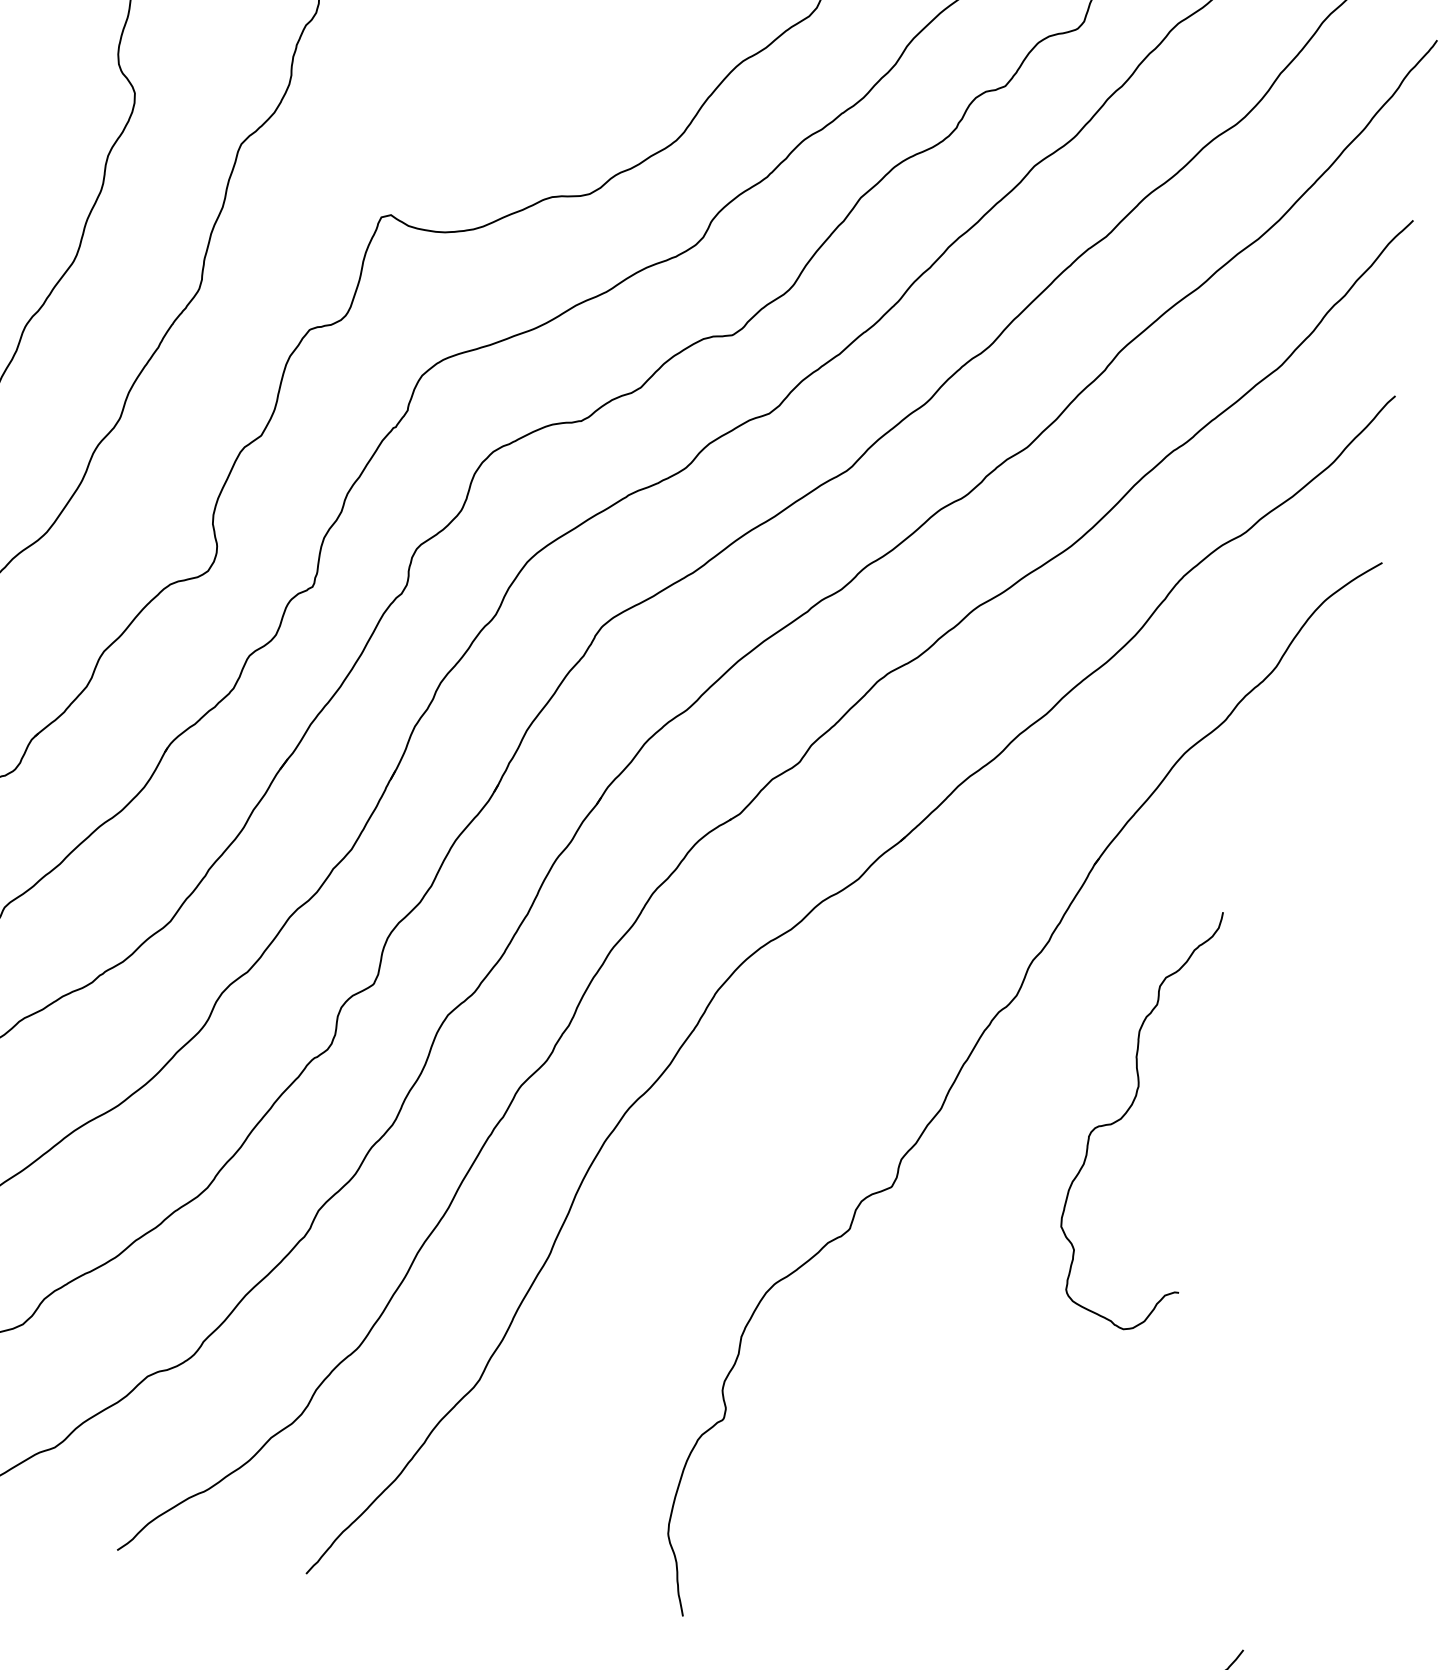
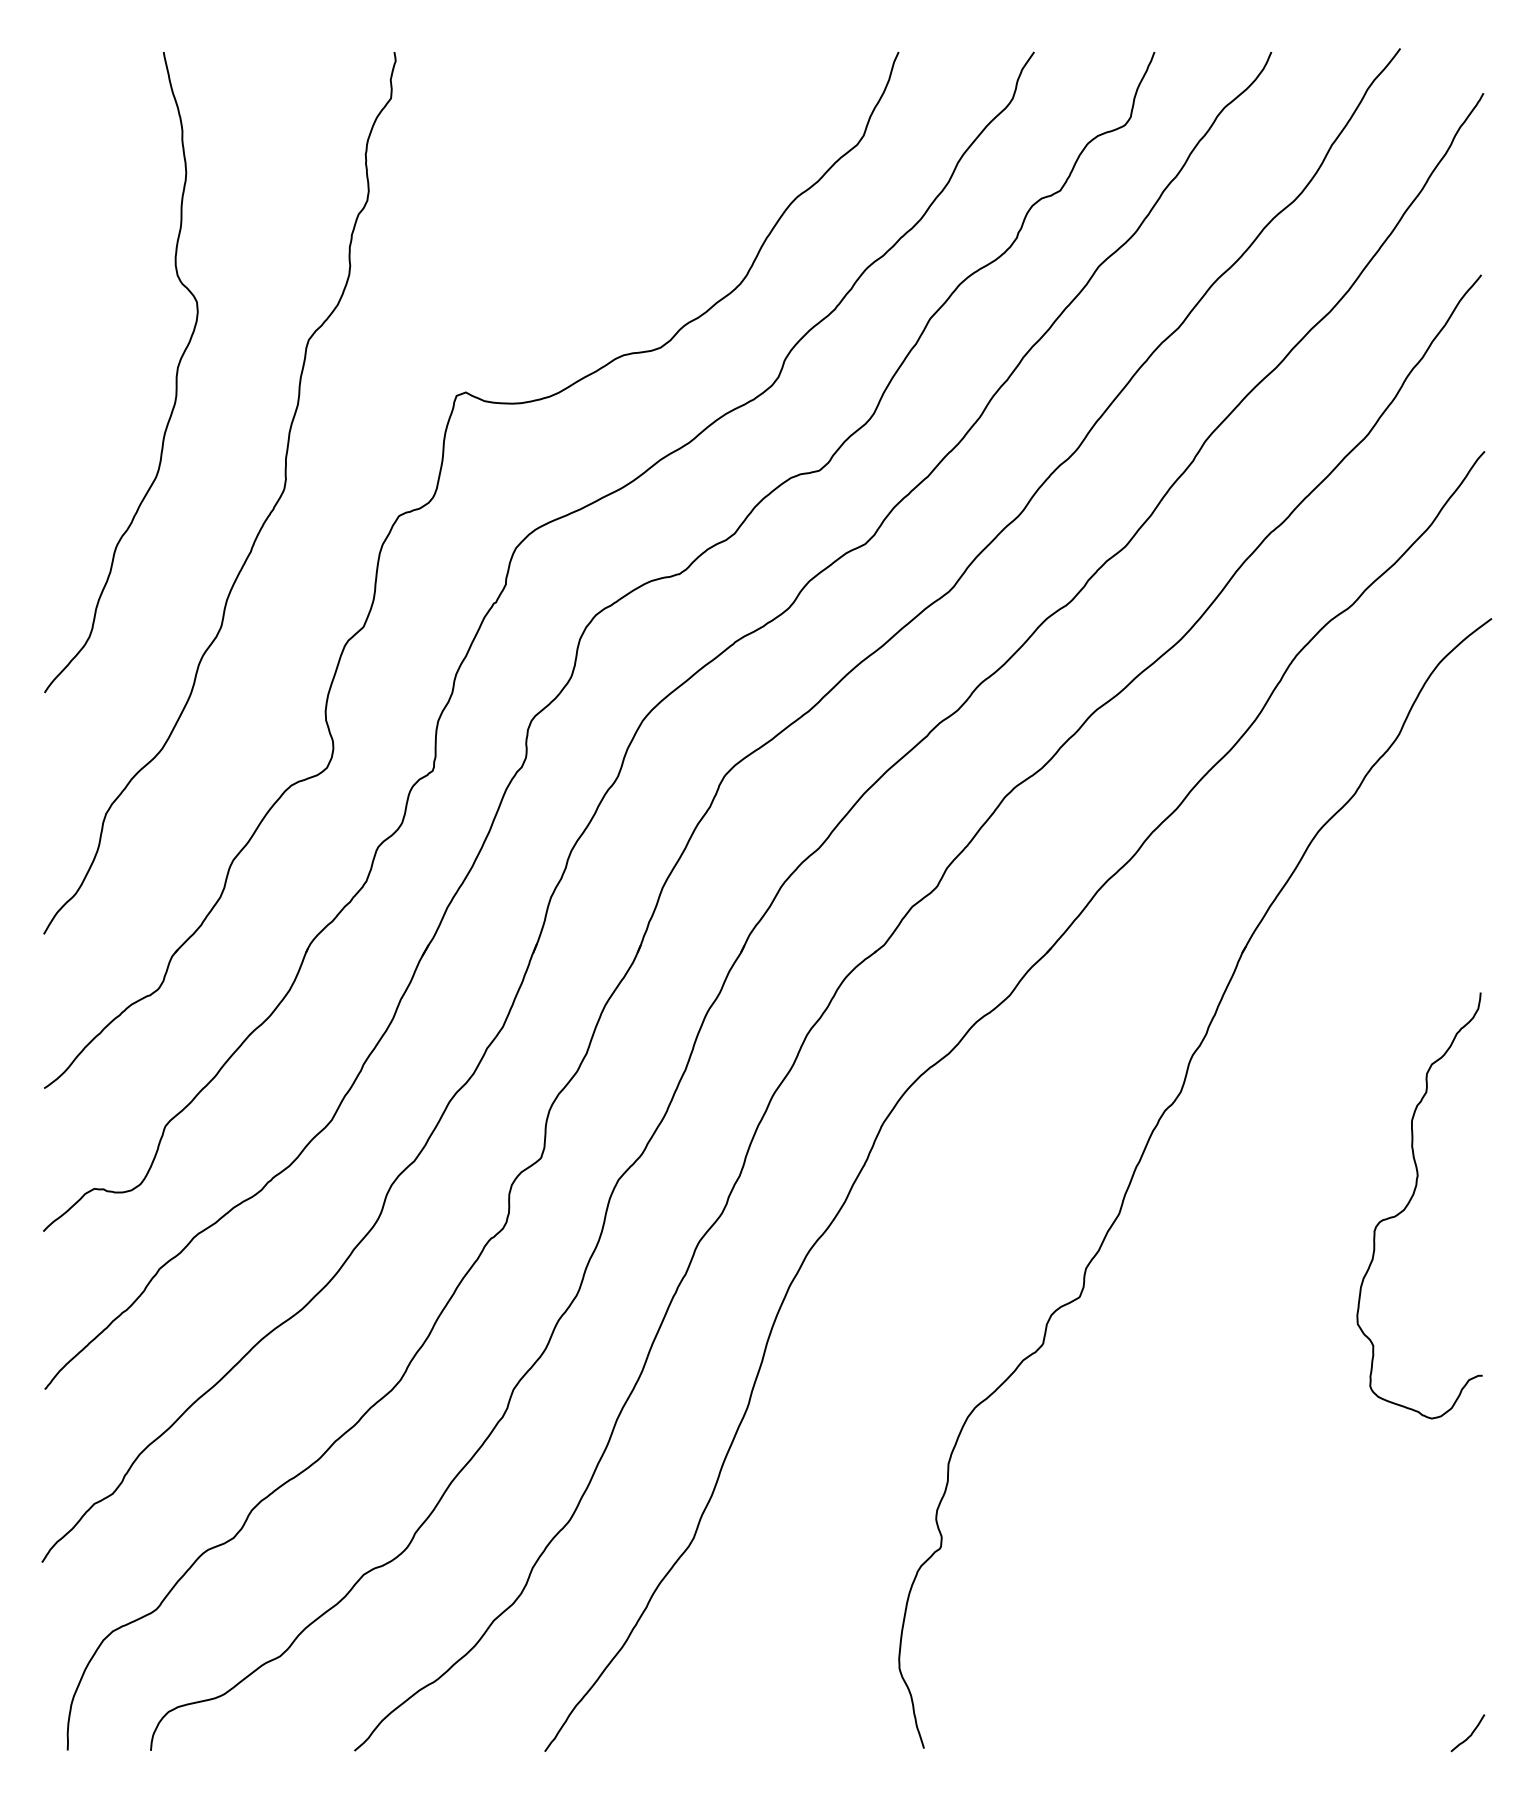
curve: (1129, 1110) -> (1411, 1200), moved

